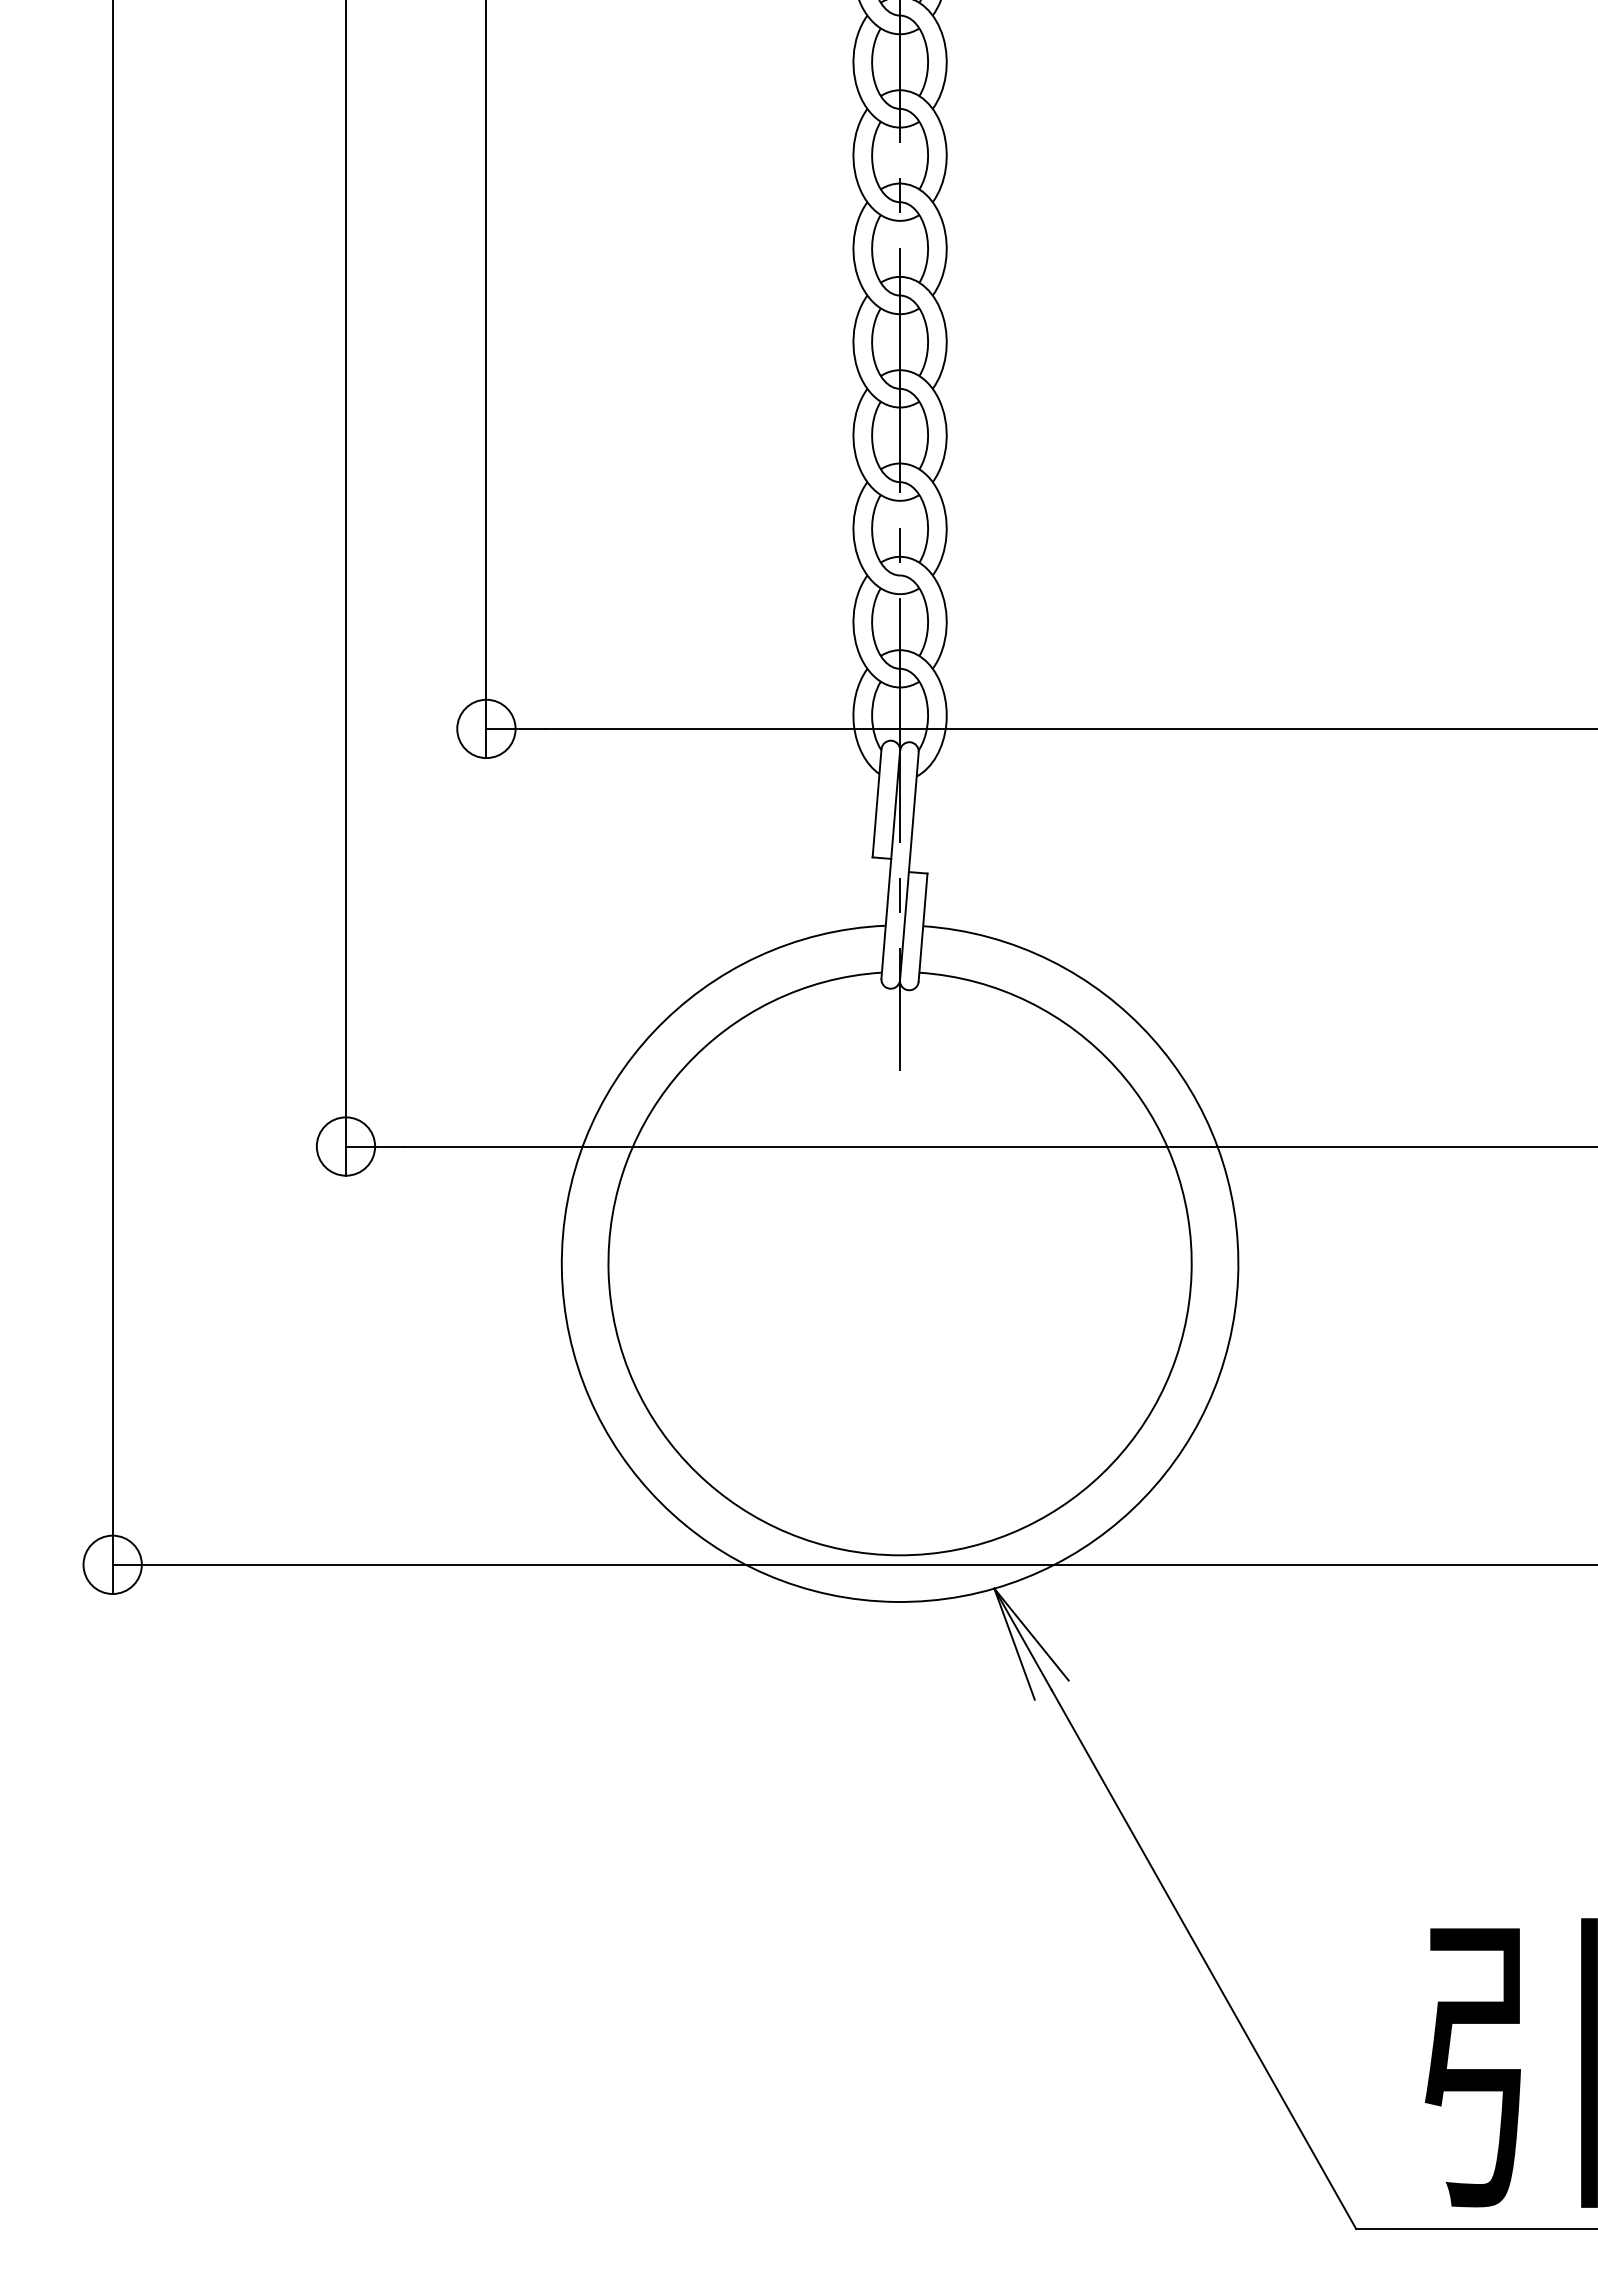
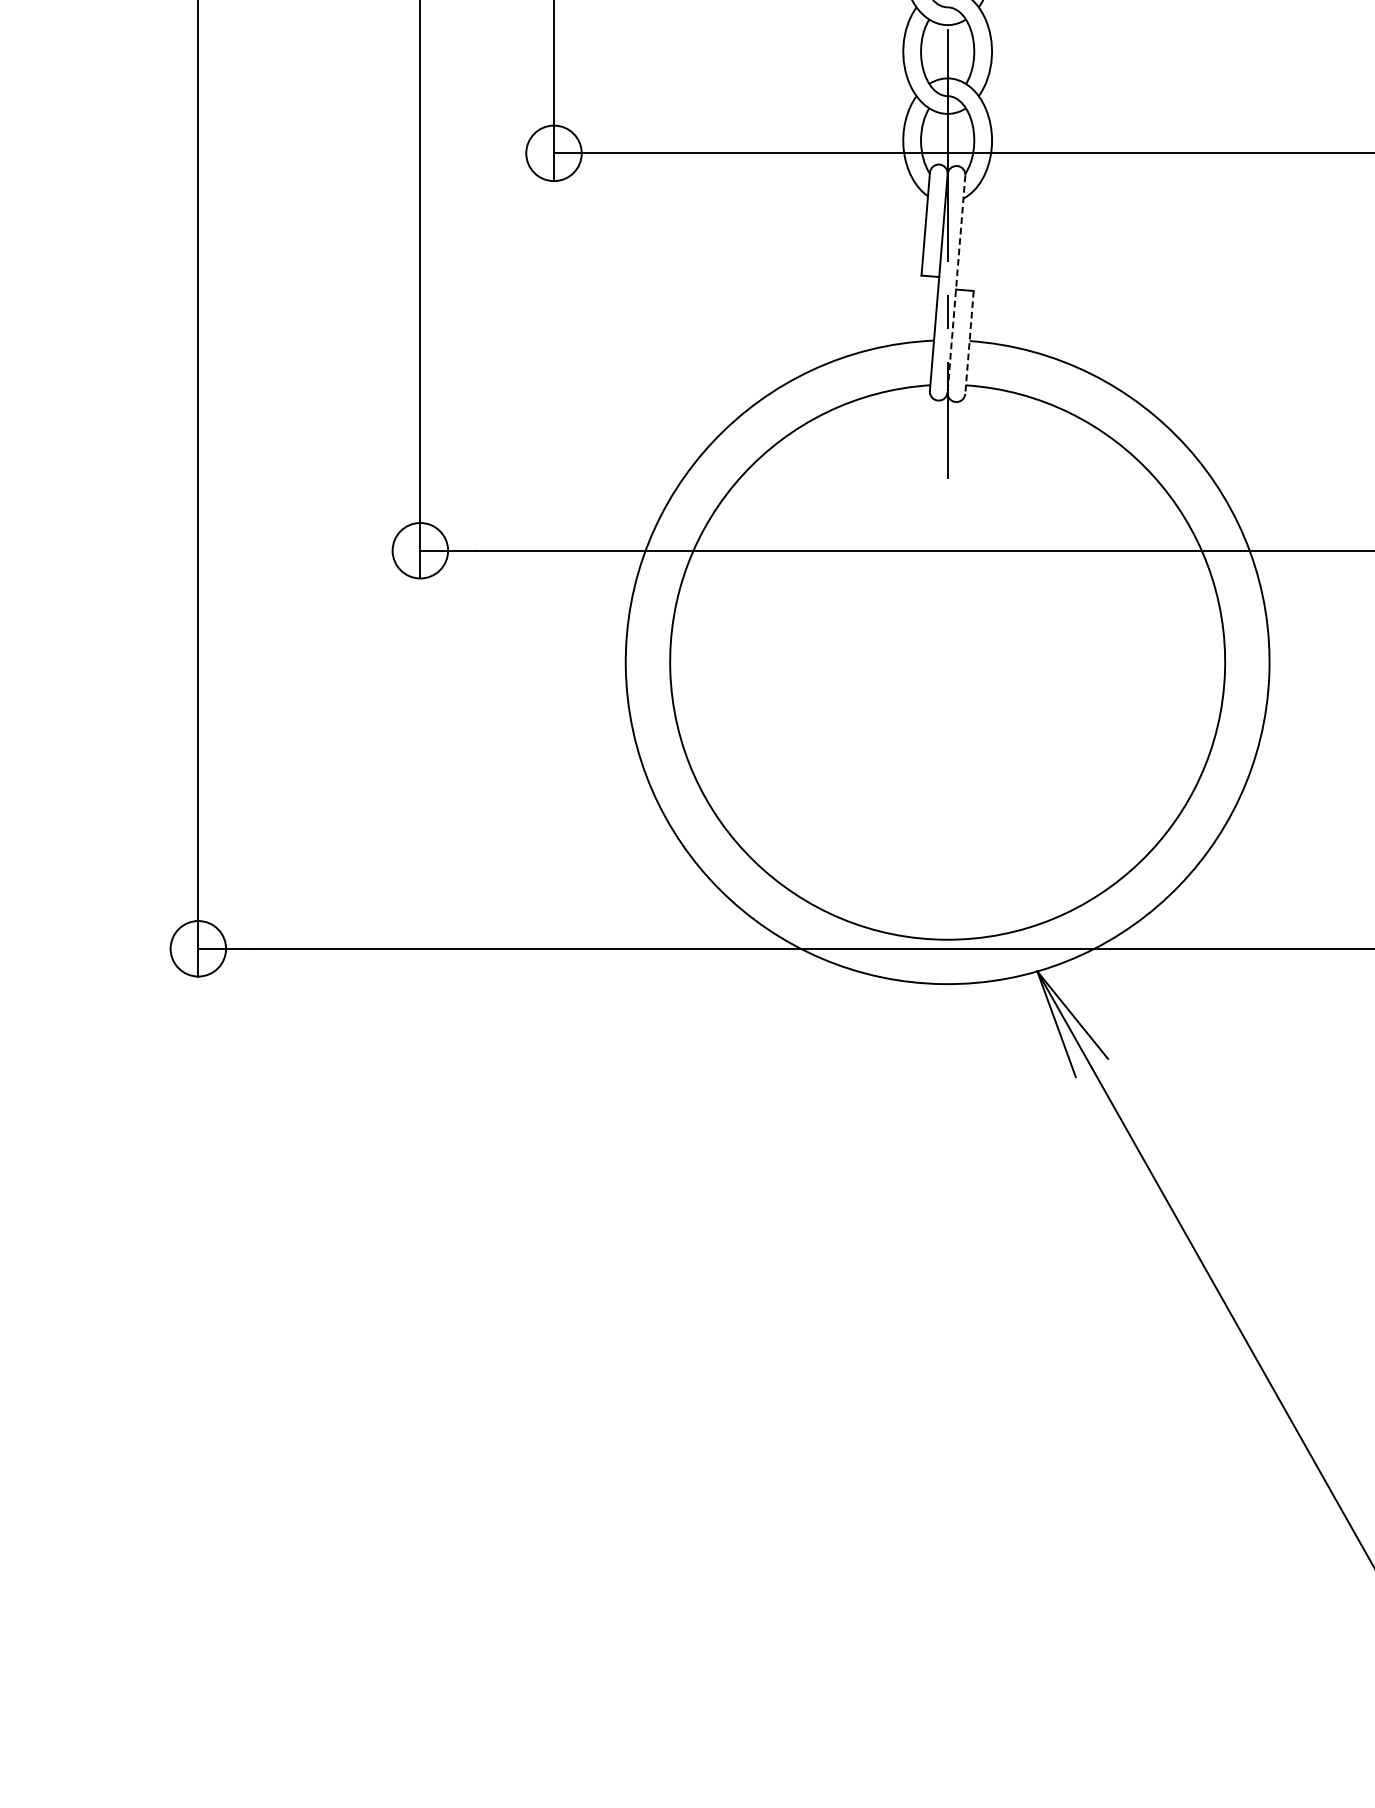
line: (909, 866) -> (956, 284), solid -> dashed
line: (923, 928) -> (969, 343), solid -> dashed

